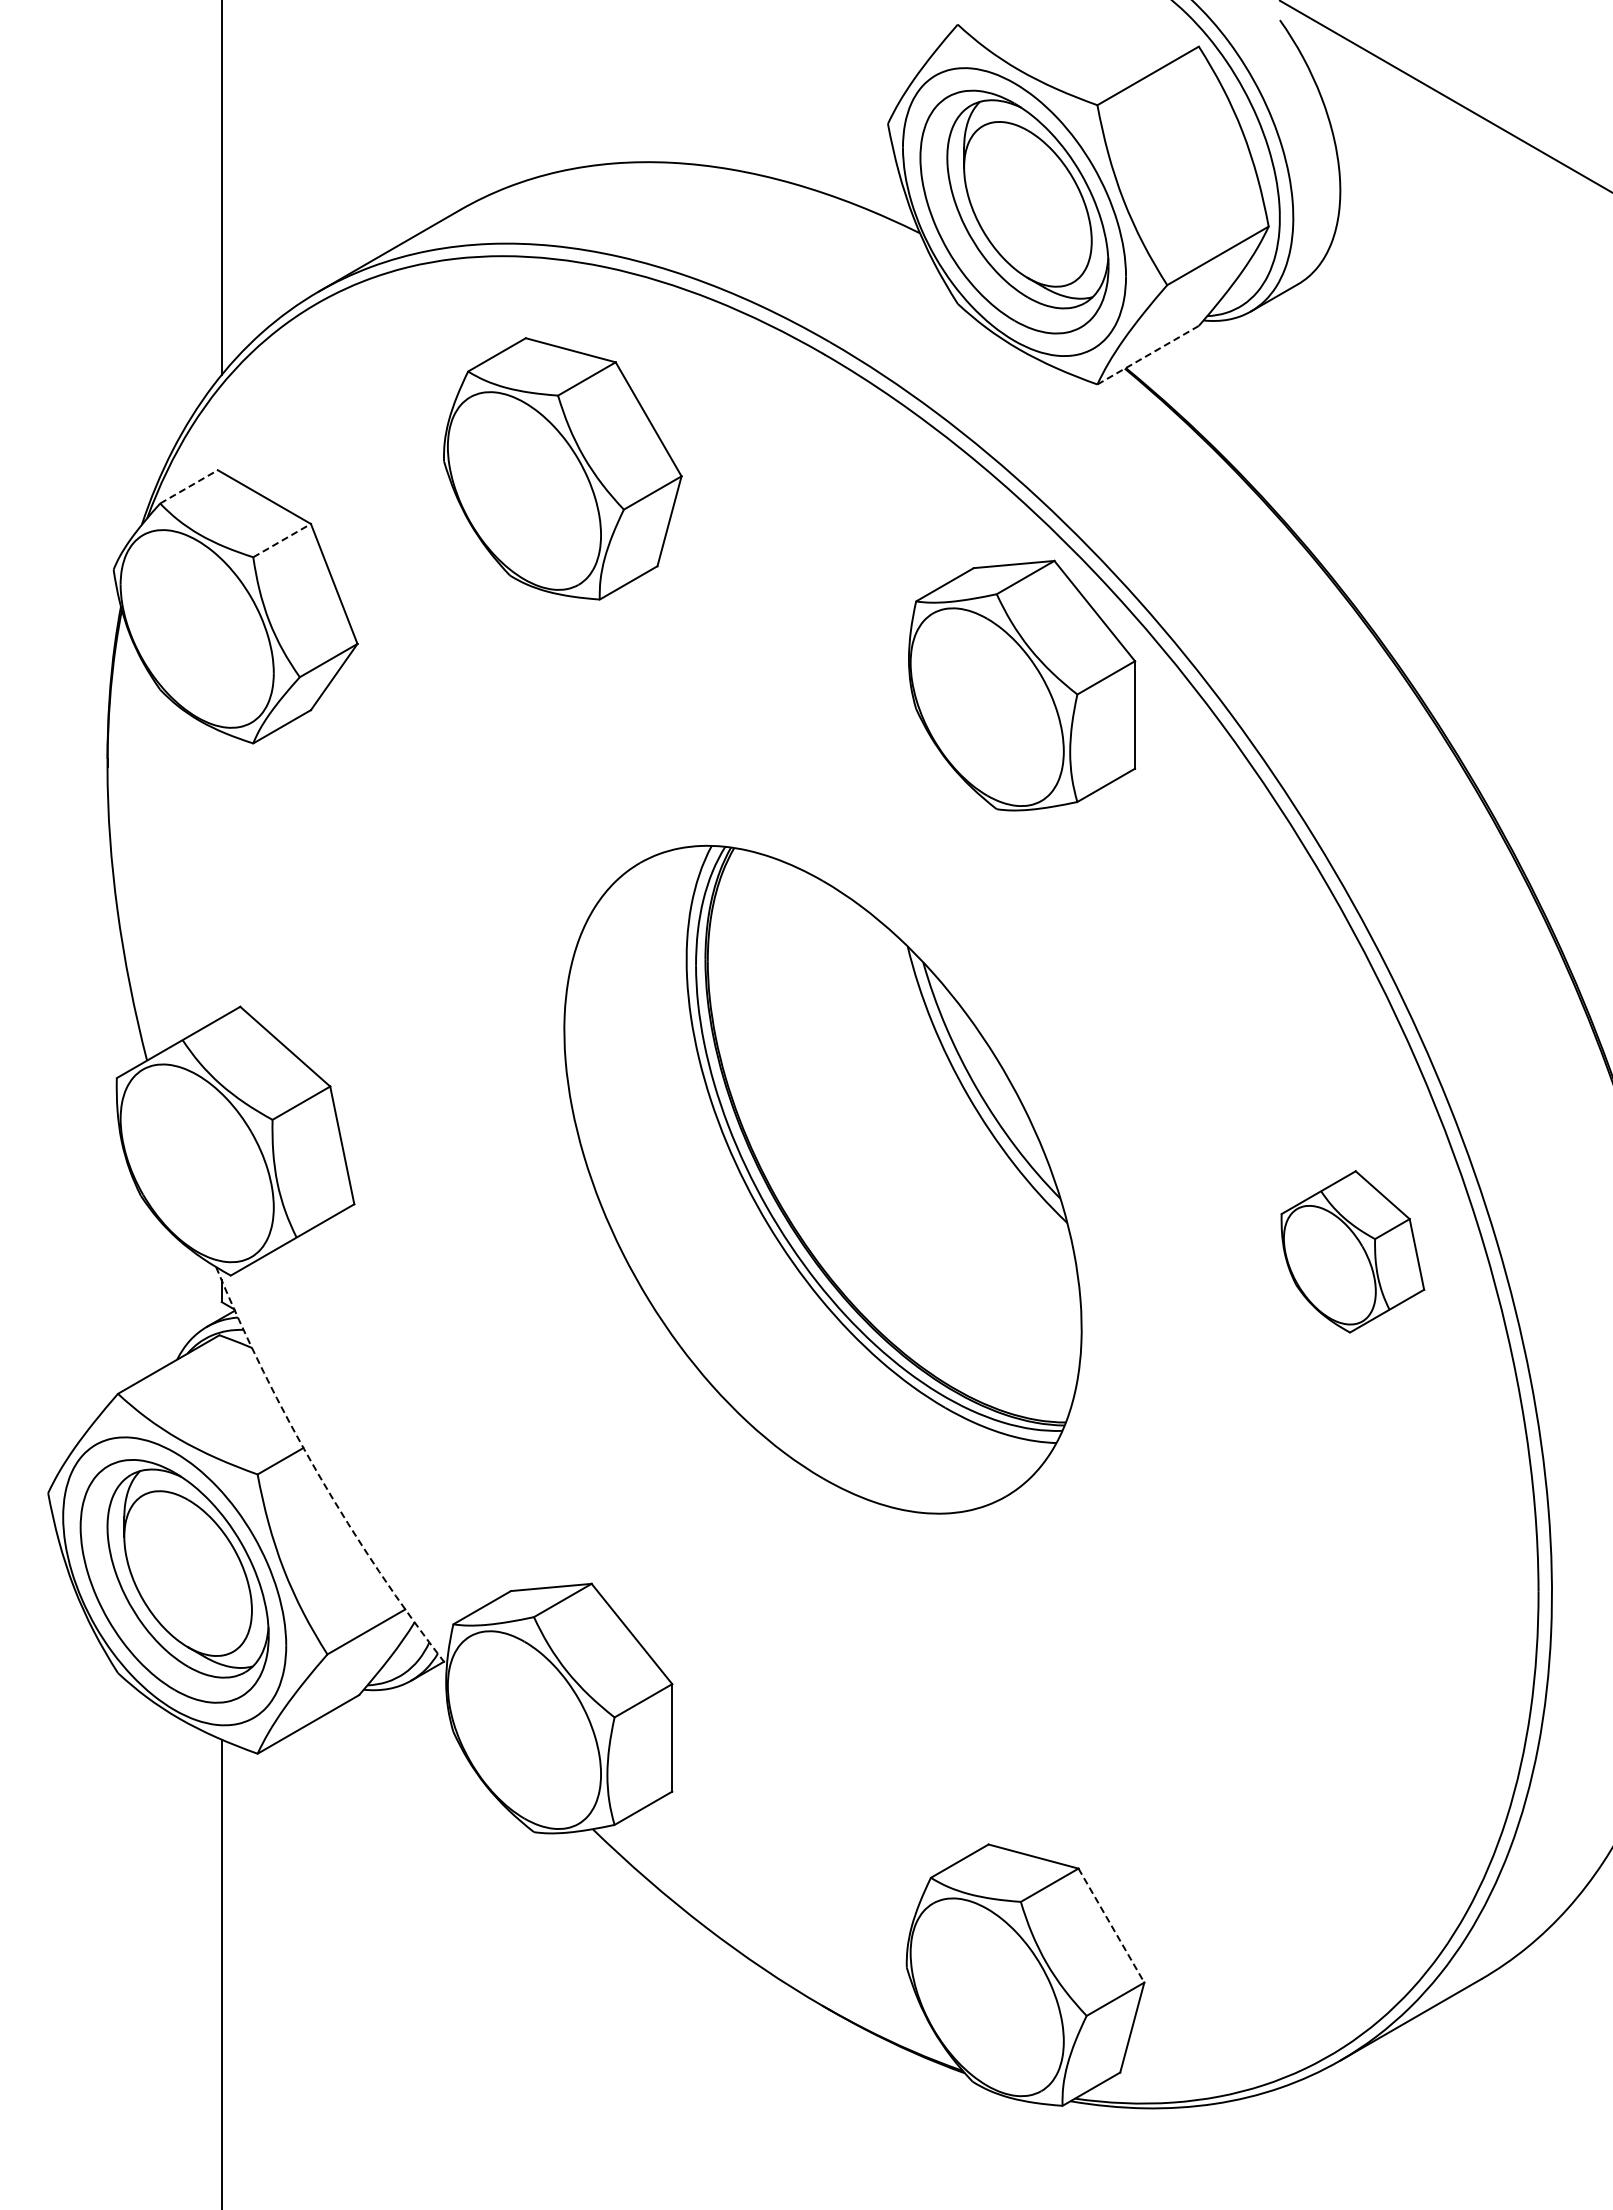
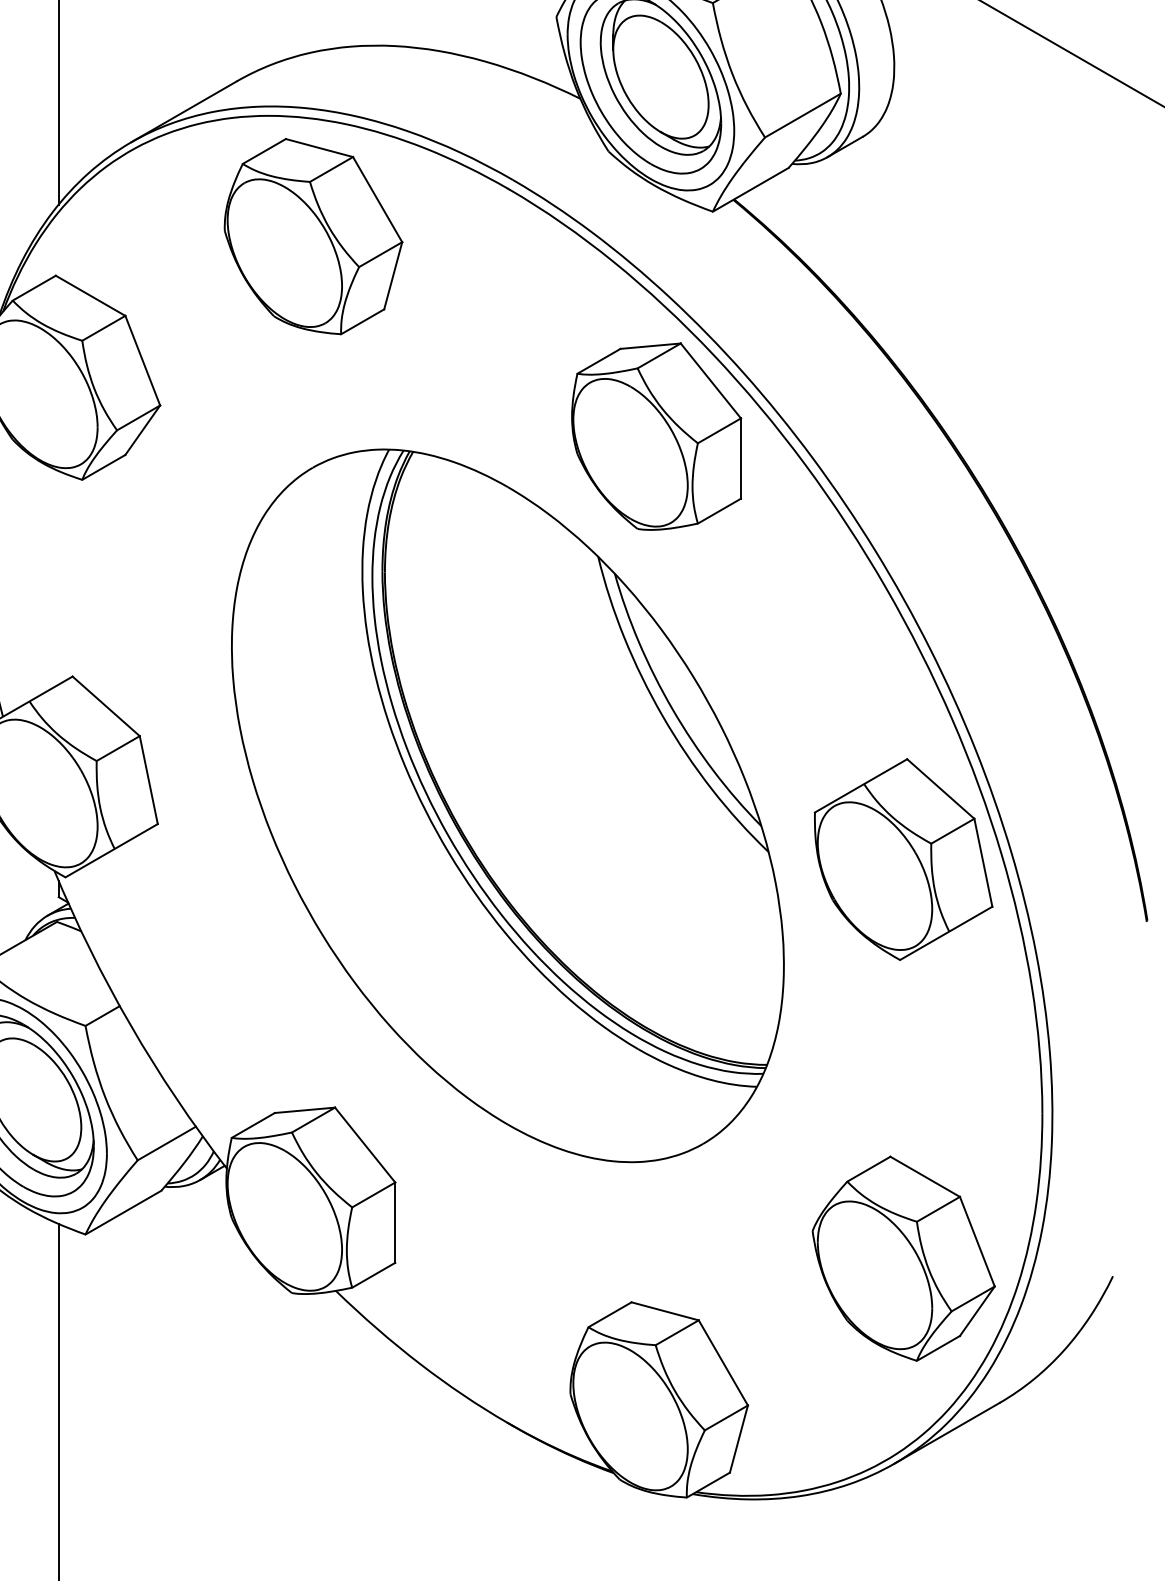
line: (1148, 355) -> (751, 190), dashed -> solid
part: (562, 468) -> (313, 236), moved
line: (189, 486) -> (34, 287), dashed -> solid
line: (282, 540) -> (104, 328), dashed -> solid
part: (822, 1179) -> (507, 805), size x1.43
part: (1352, 1251) -> (903, 859), size x1.67
arc: (318, 1474) -> (131, 1025), dashed -> solid
part: (1352, 1785) -> (903, 1258), added
line: (1111, 1925) -> (723, 1362), dashed -> solid

